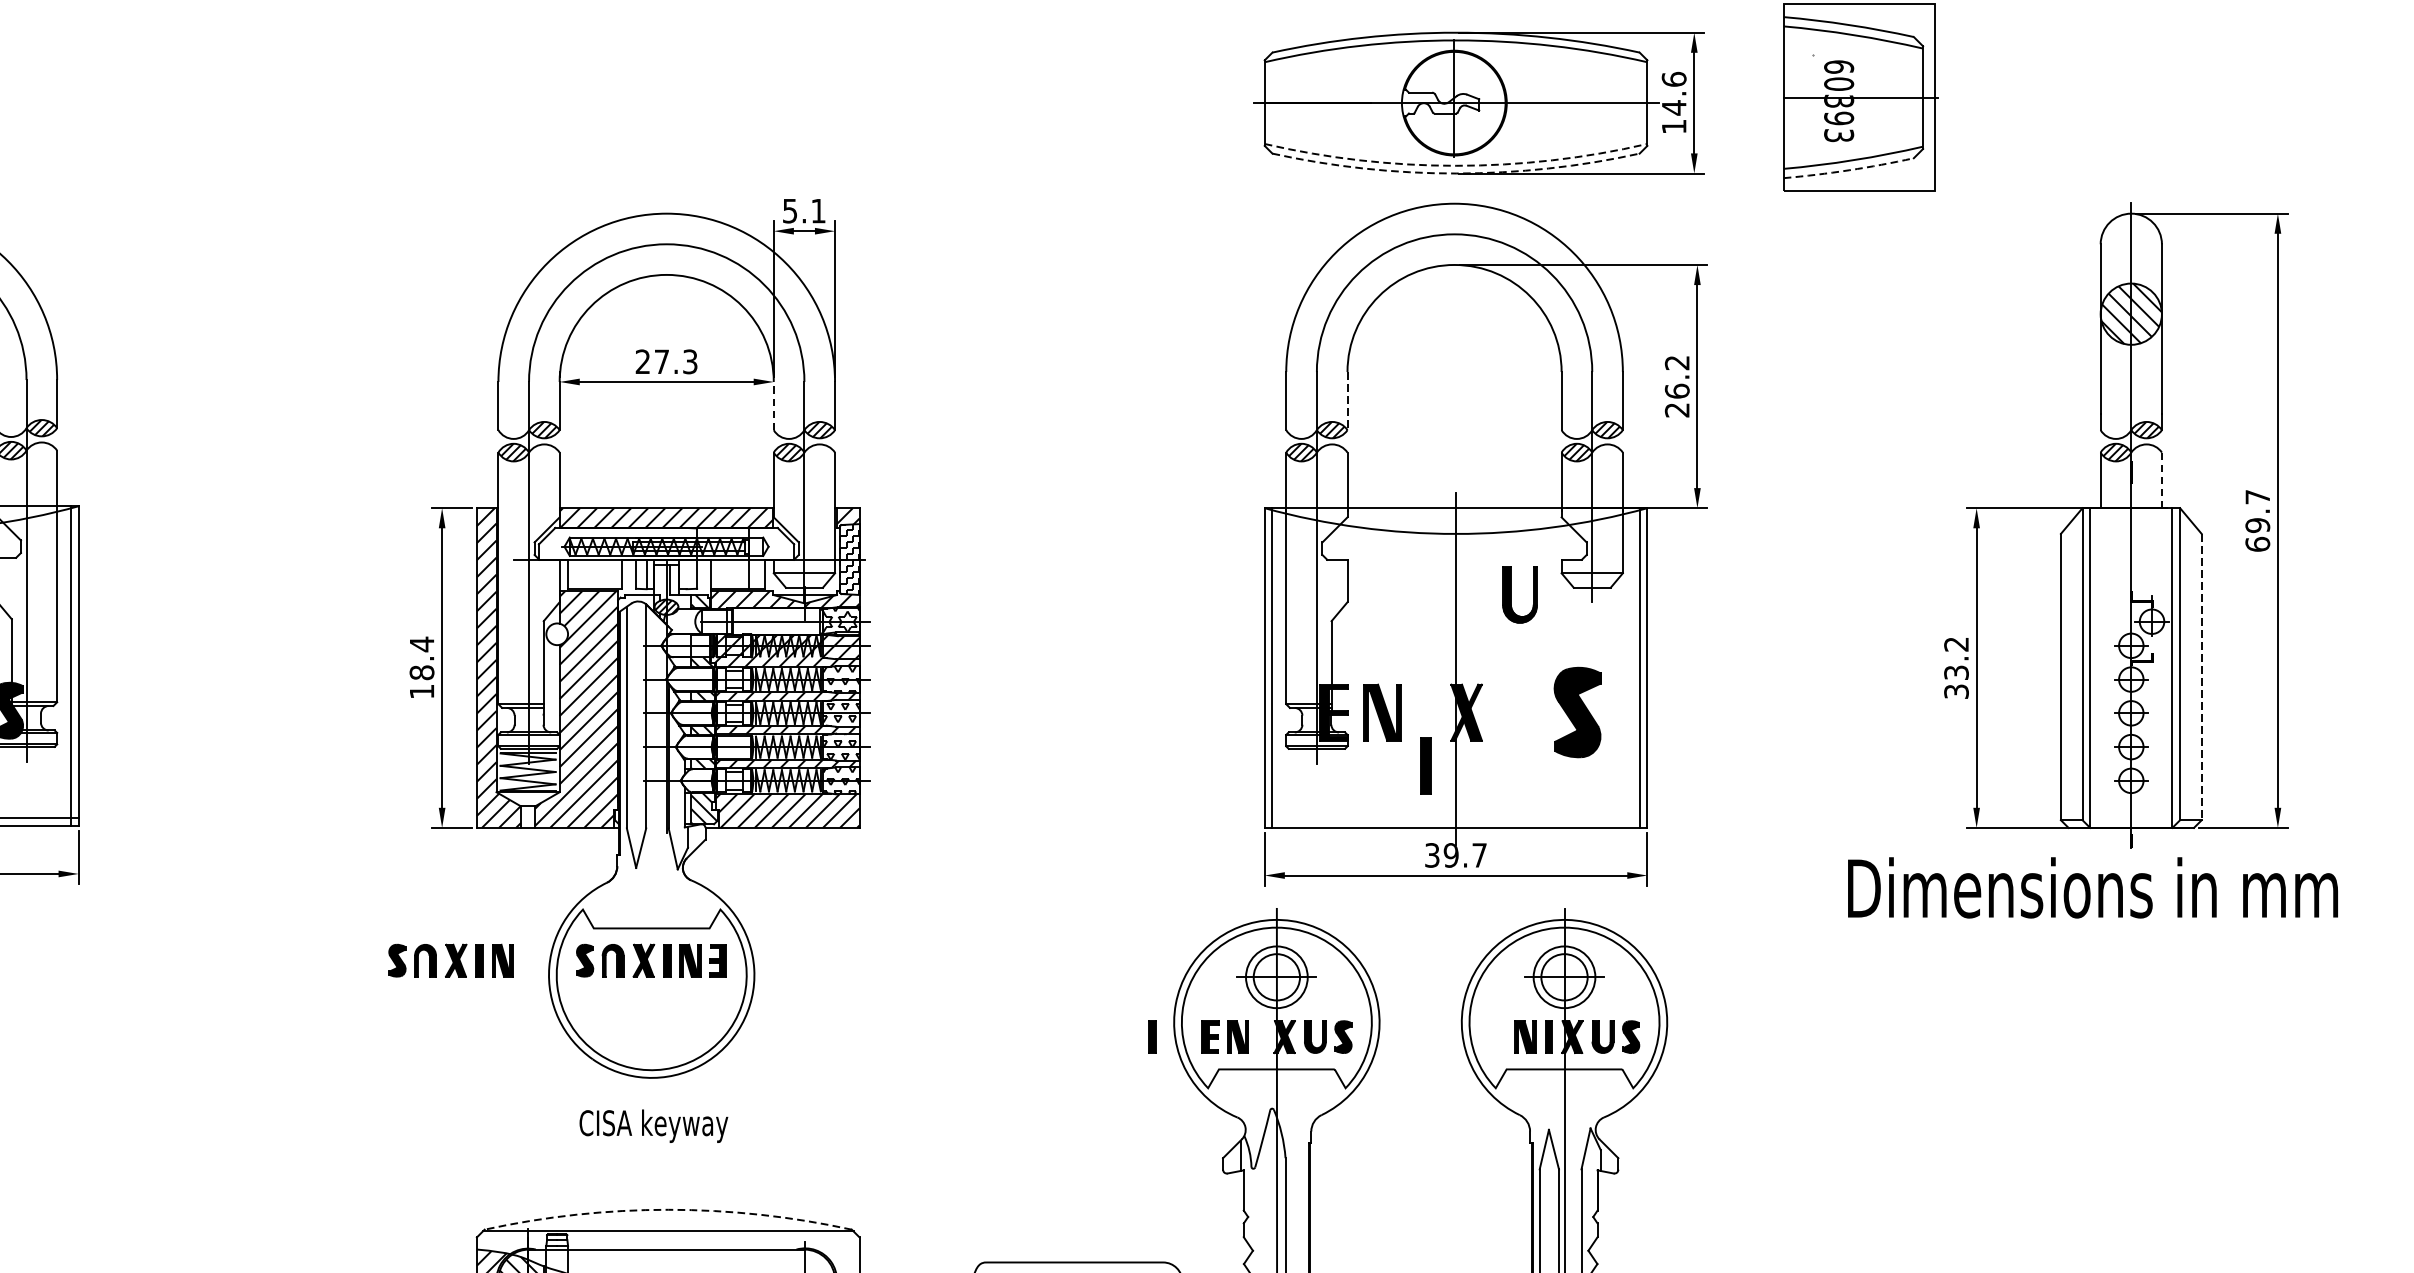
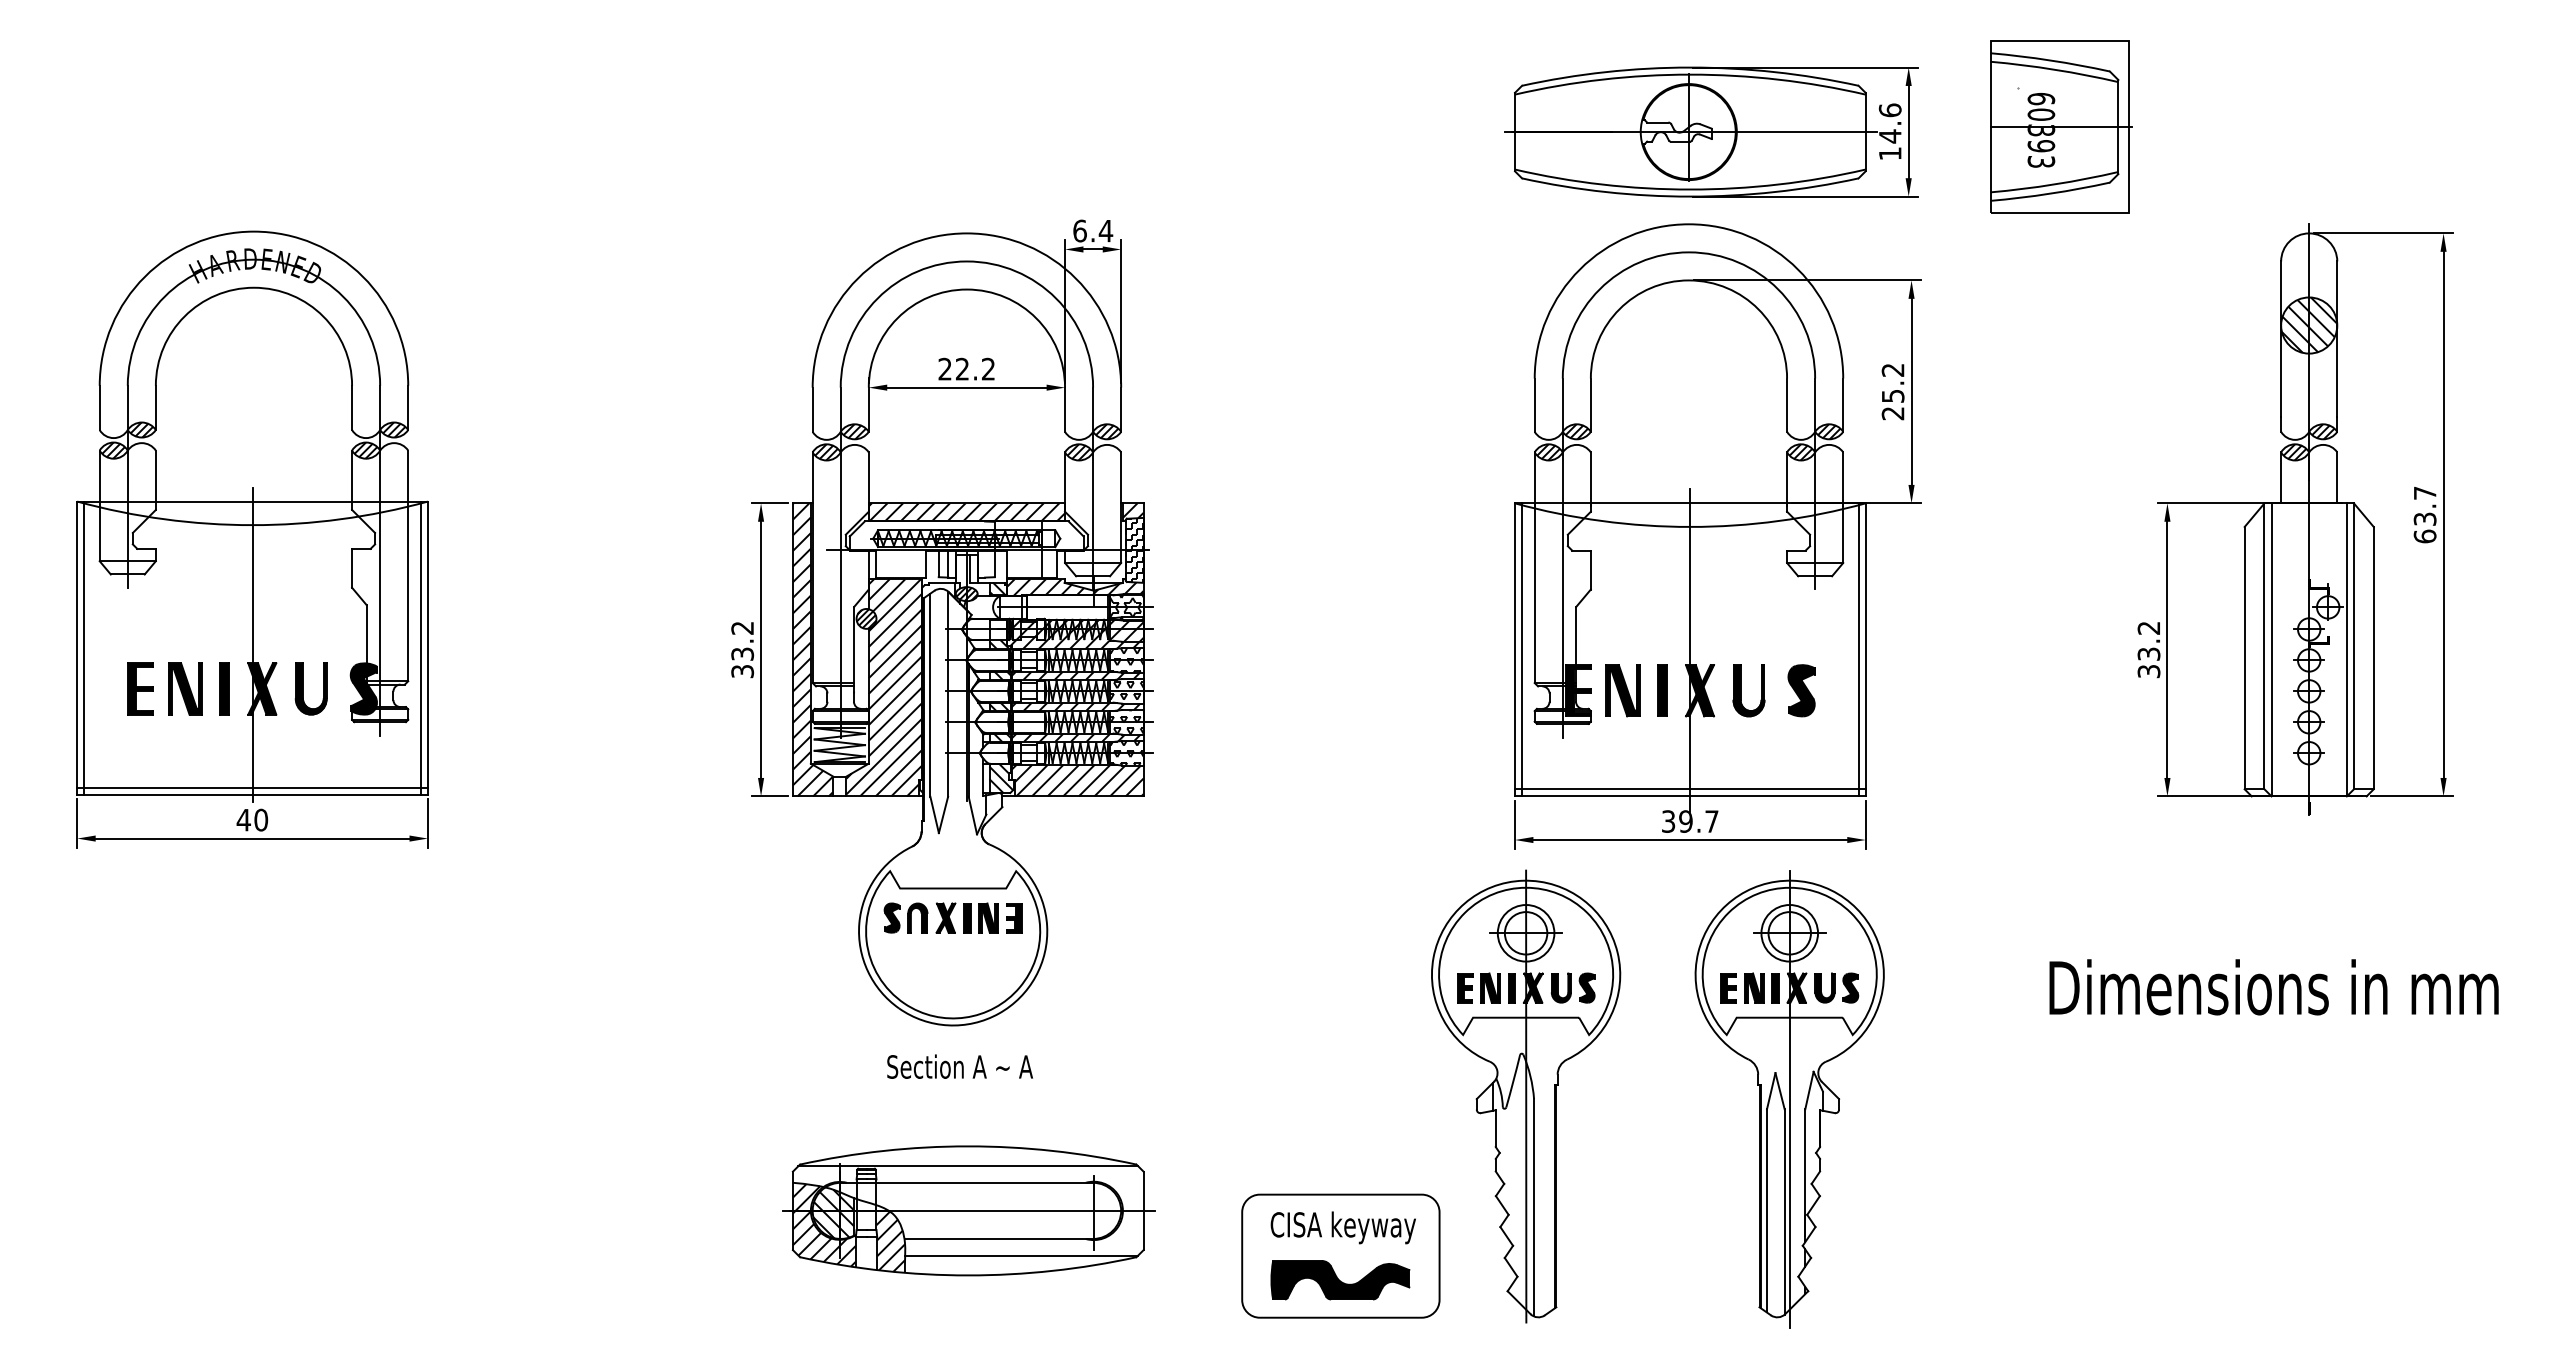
arc: (1456, 165) -> (1690, 189), dashed -> solid
arc: (1849, 170) -> (2050, 193), dashed -> solid
arc: (1456, 173) -> (1690, 196), dashed -> solid
text: (804, 210) -> (1093, 230), 5.1 -> 6.4
text: (676, 361) -> (975, 368), 27.3 -> 22.2
text: (1676, 390) -> (1892, 395), 26.2 -> 25.2
line: (1347, 401) -> (1590, 405), dashed -> solid
line: (774, 405) -> (1065, 409), dashed -> solid
line: (2162, 479) -> (2337, 477), dashed -> solid
text: (2257, 525) -> (2424, 519), 69.7 -> 63.7
part: (1511, 594) -> (1741, 690), moved
hatch: (557, 633) -> (866, 618), added
text: (421, 667) -> (742, 649), 18.4 -> 33.2
line: (2201, 677) -> (2373, 658), dashed -> solid
part: (1577, 712) -> (1801, 690), size x0.62
part: (1425, 765) -> (1662, 690), moved
line: (1456, 820) -> (1690, 789), added
text: (2092, 888) -> (2273, 987), moved
part: (450, 960) -> (768, 917), removed
part: (1151, 1037) -> (1511, 988), moved
part: (1497, 1037) -> (1728, 988), added
text: (659, 1125) -> (960, 1069), CISA keyway -> Section A ~ A
arc: (668, 1209) -> (968, 1146), dashed -> solid

